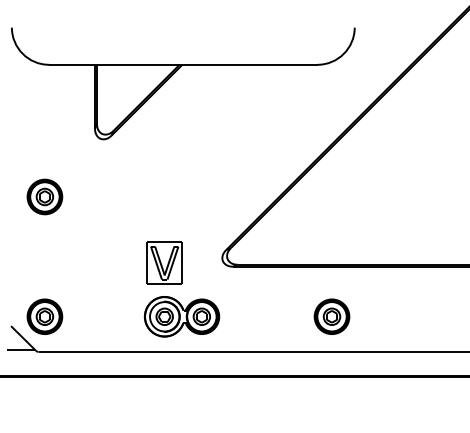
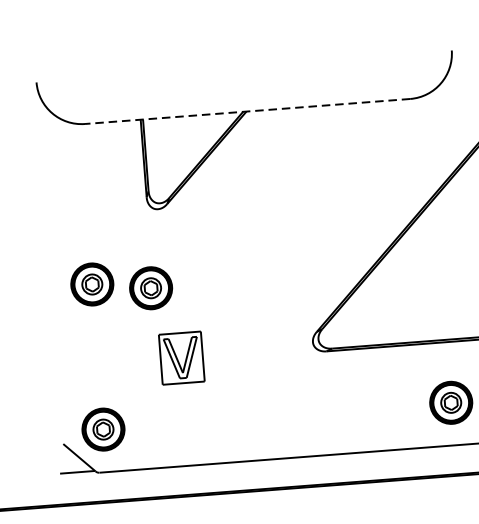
line: (182, 64) -> (246, 111), solid -> dashed
part: (92, 203) -> (150, 287), added
part: (164, 262) -> (181, 357), moved
part: (181, 316) -> (268, 416), removed

